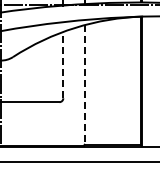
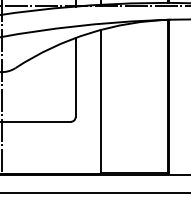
line: (63, 64) -> (75, 76), dashed -> solid
line: (84, 84) -> (100, 100), dashed -> solid

